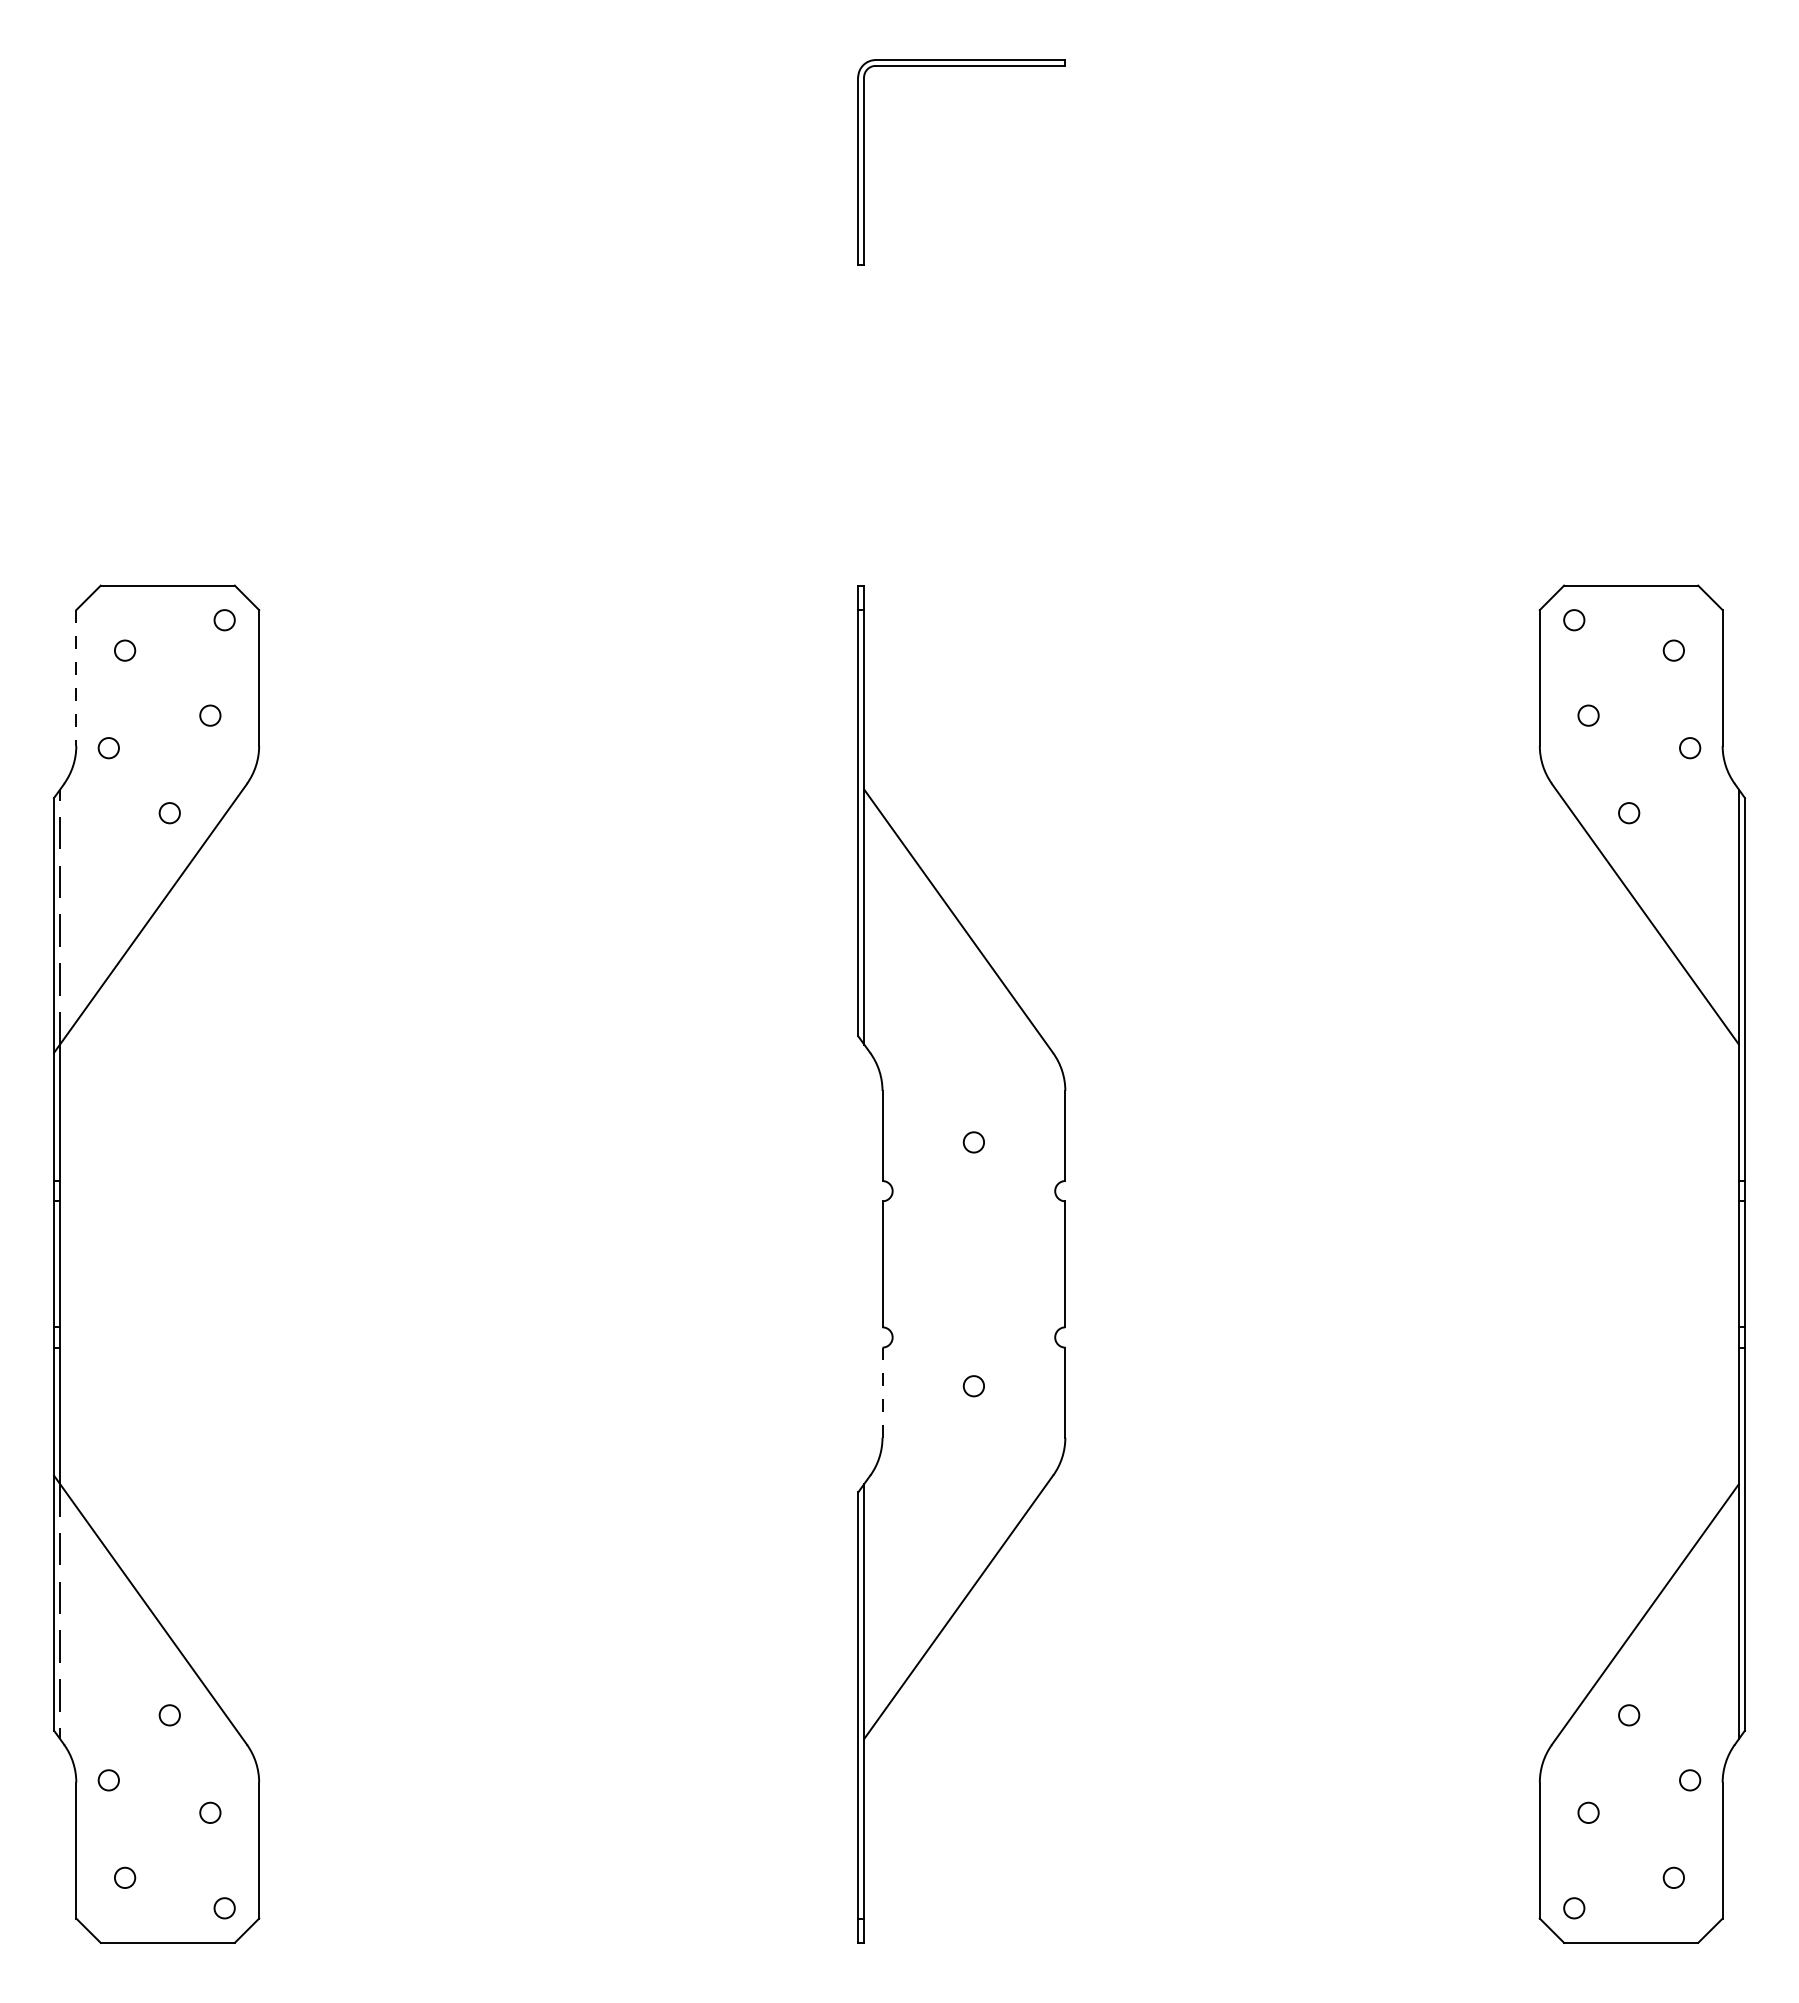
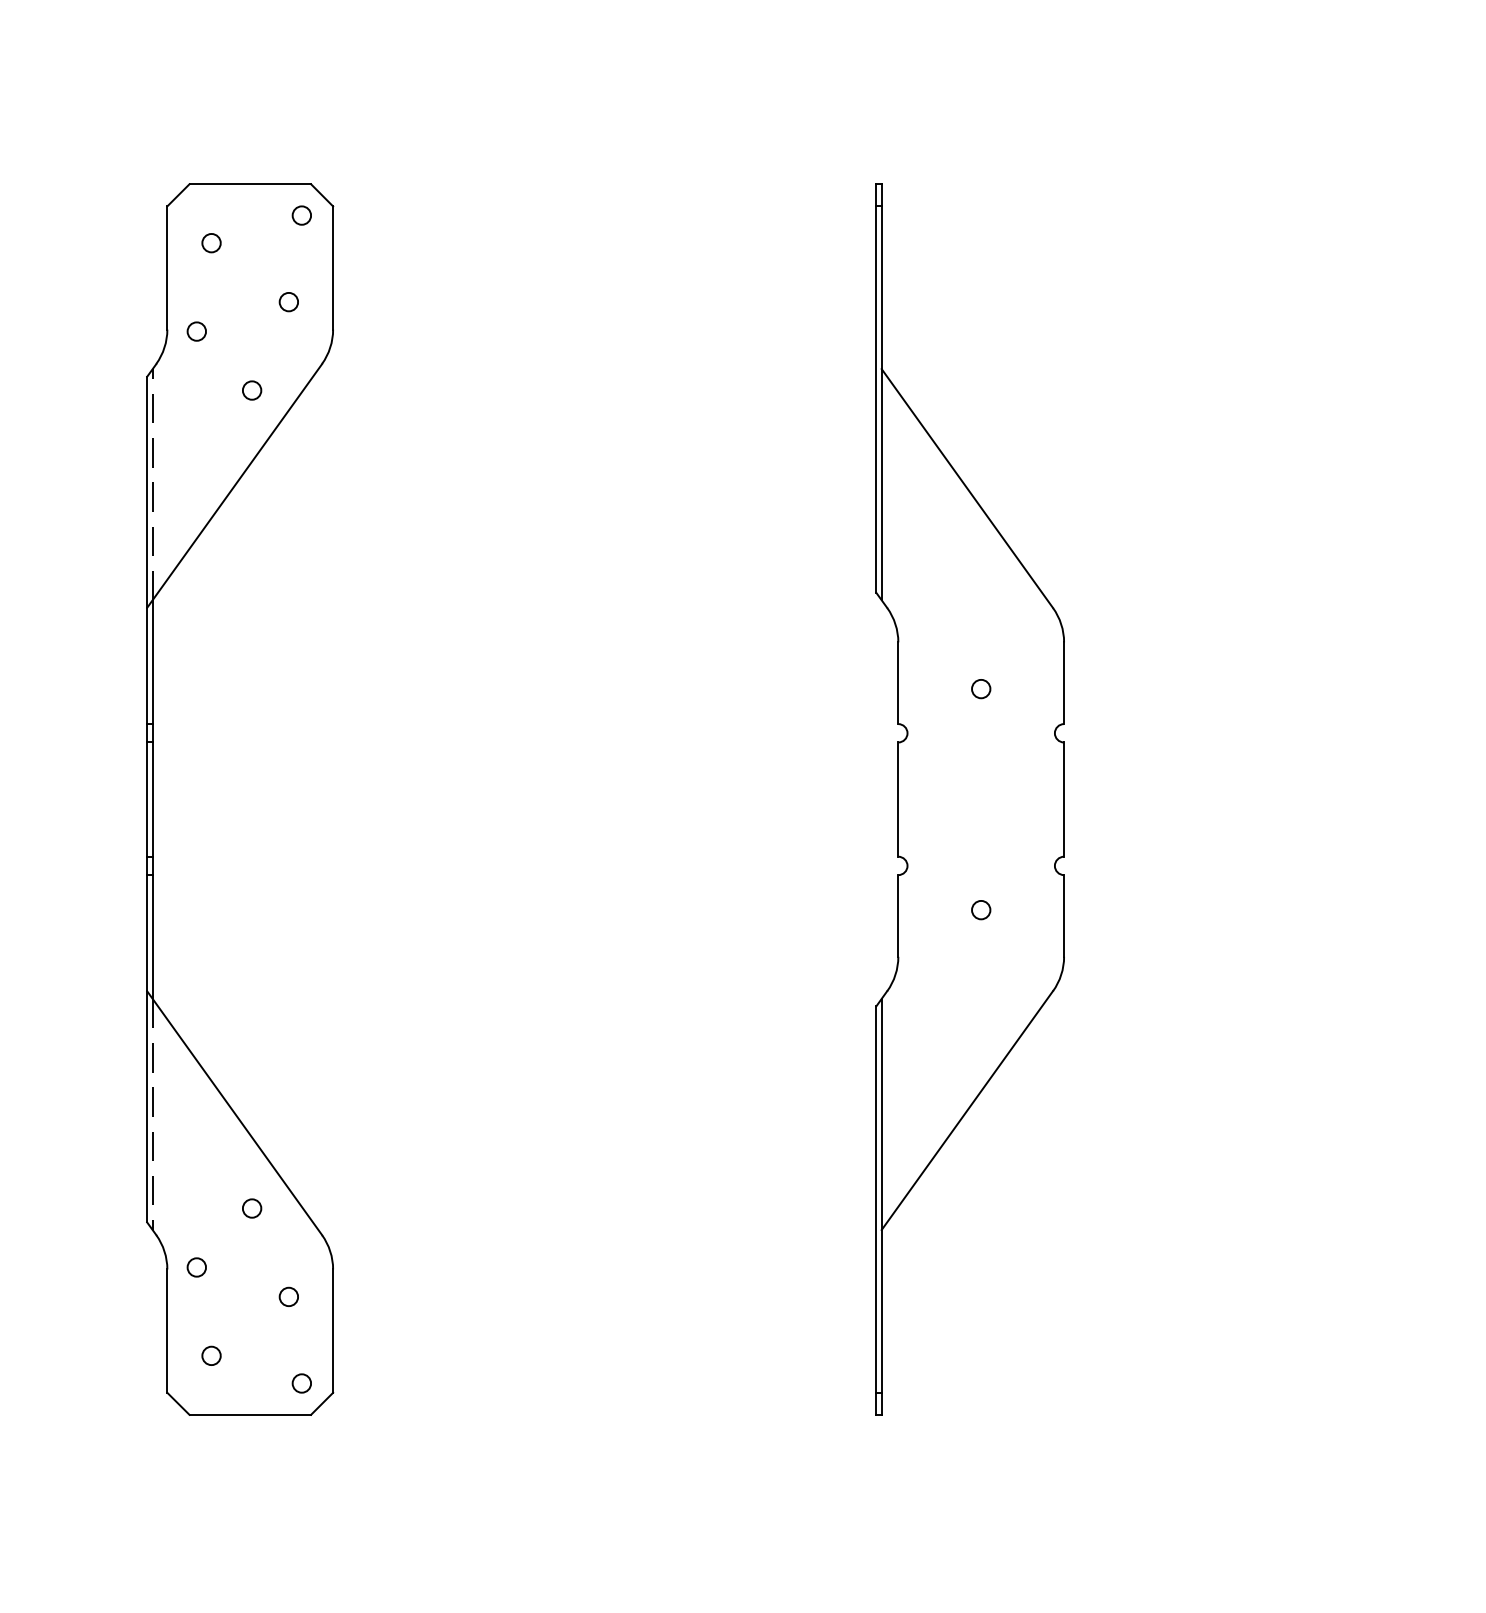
line: (76, 678) -> (167, 268), dashed -> solid
line: (882, 1392) -> (898, 915), dashed -> solid

